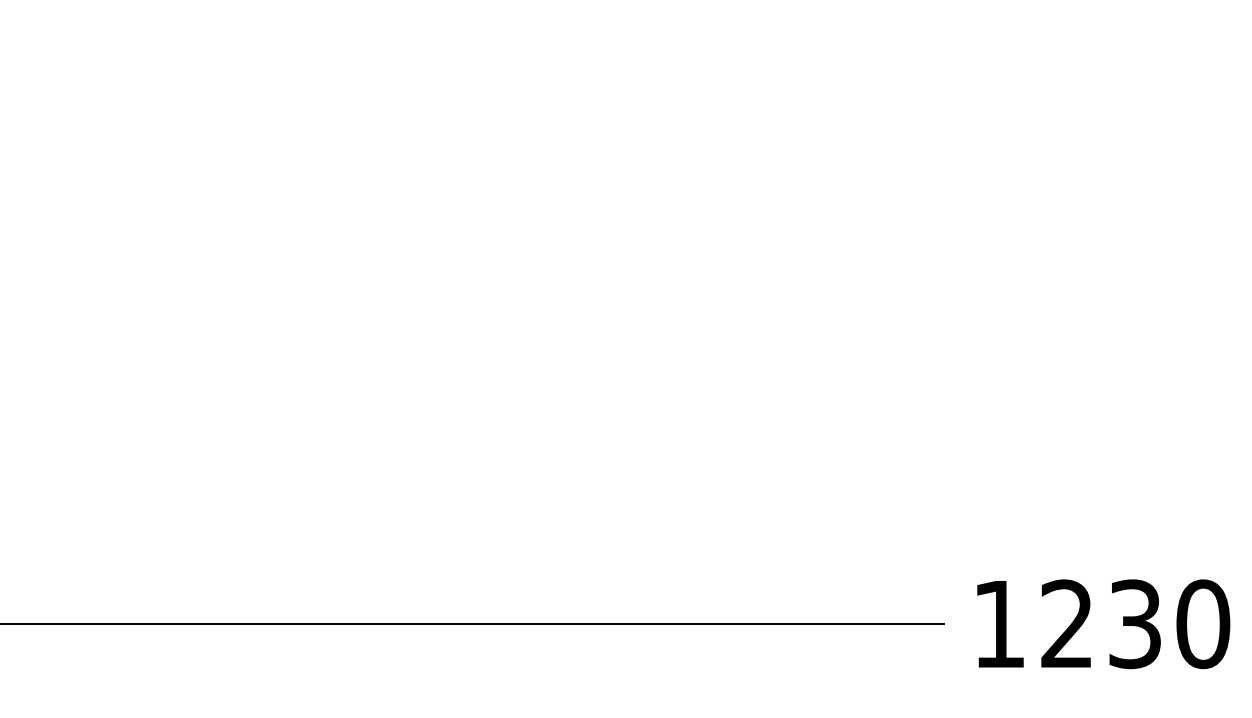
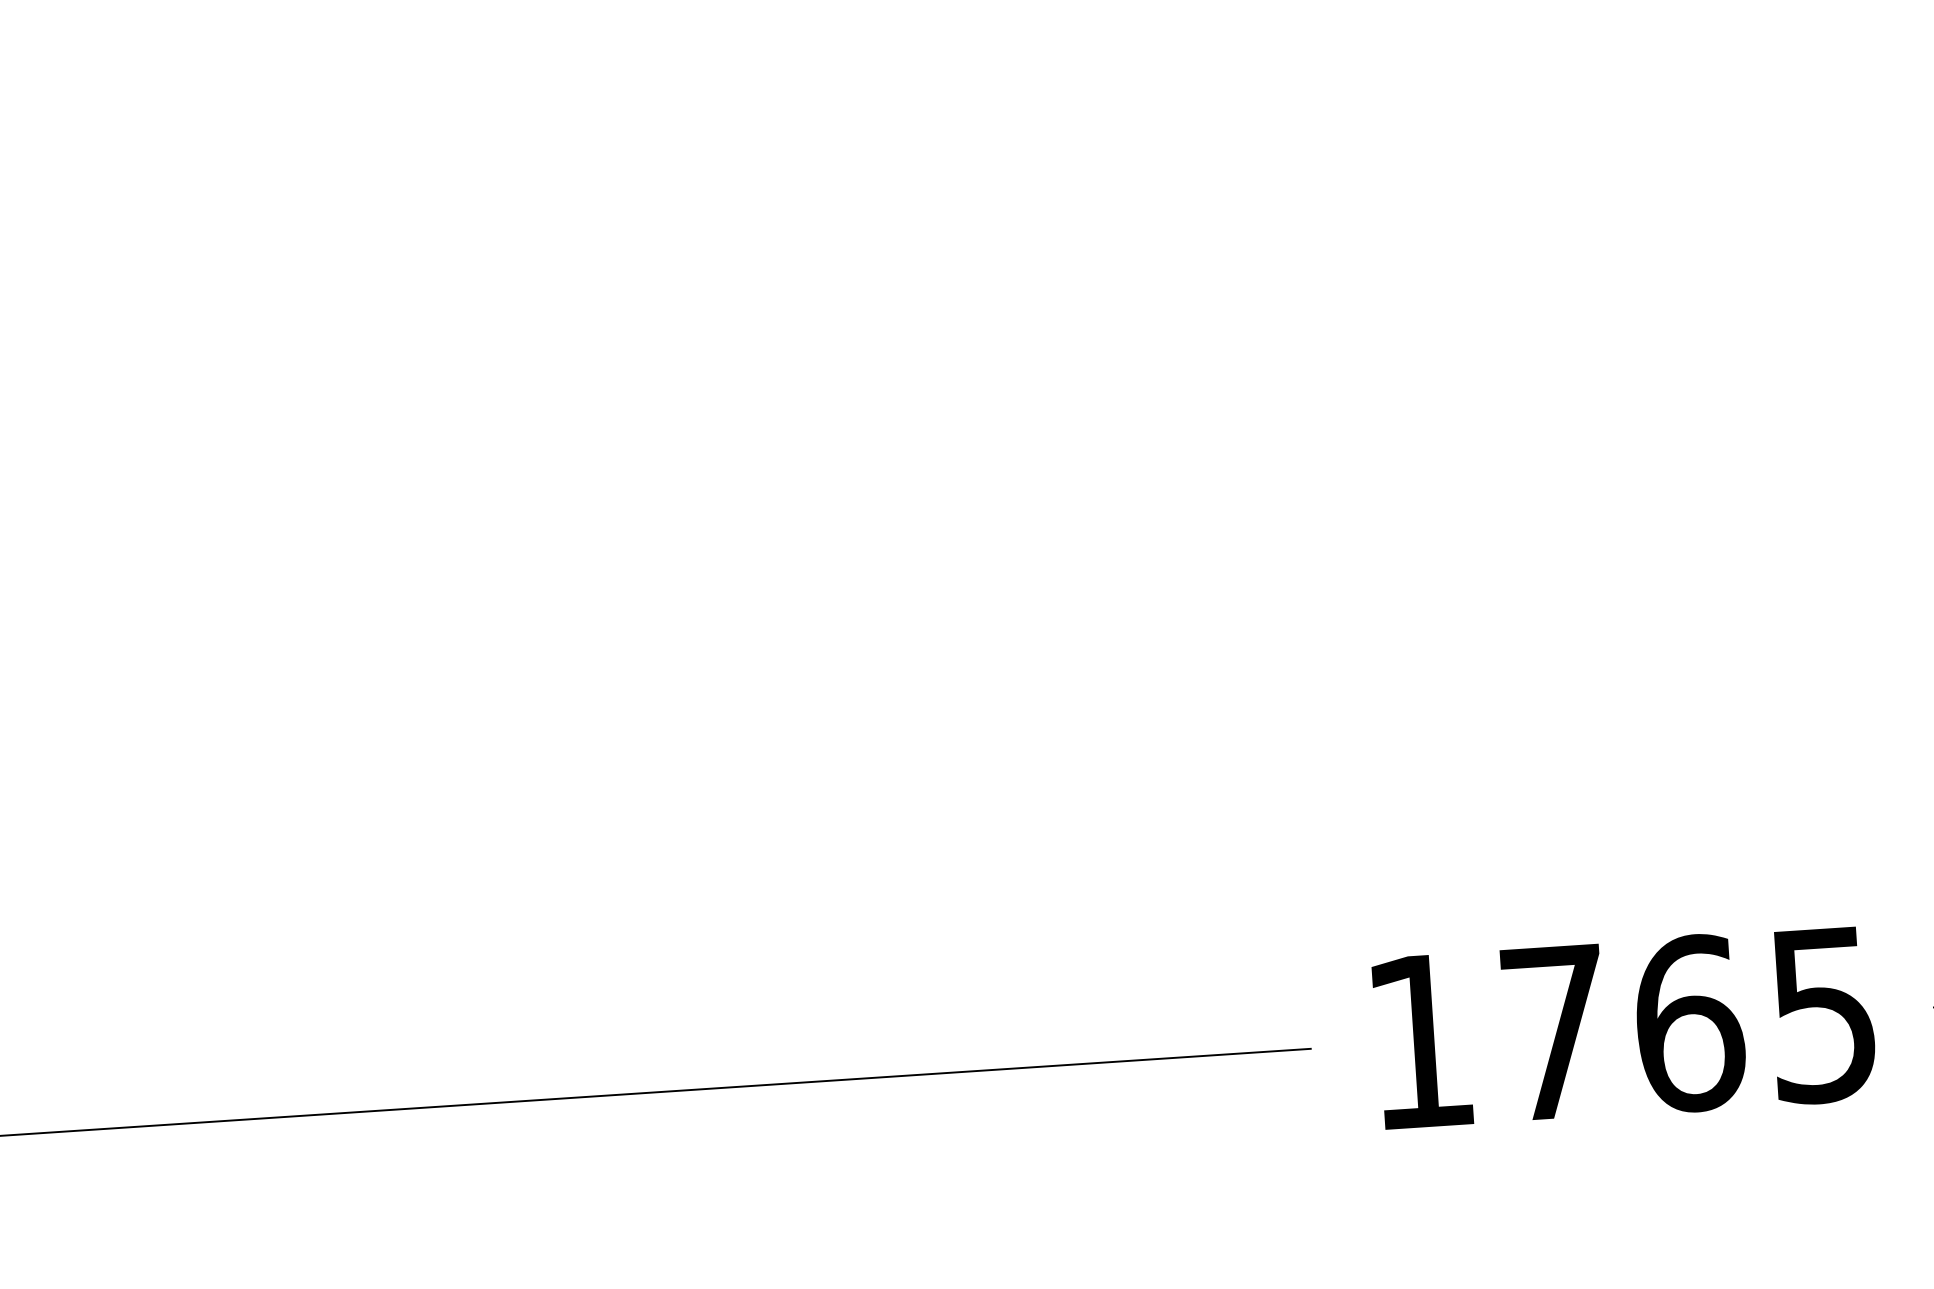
text: (1135, 624) -> (1689, 1024), 1230 -> 1765

